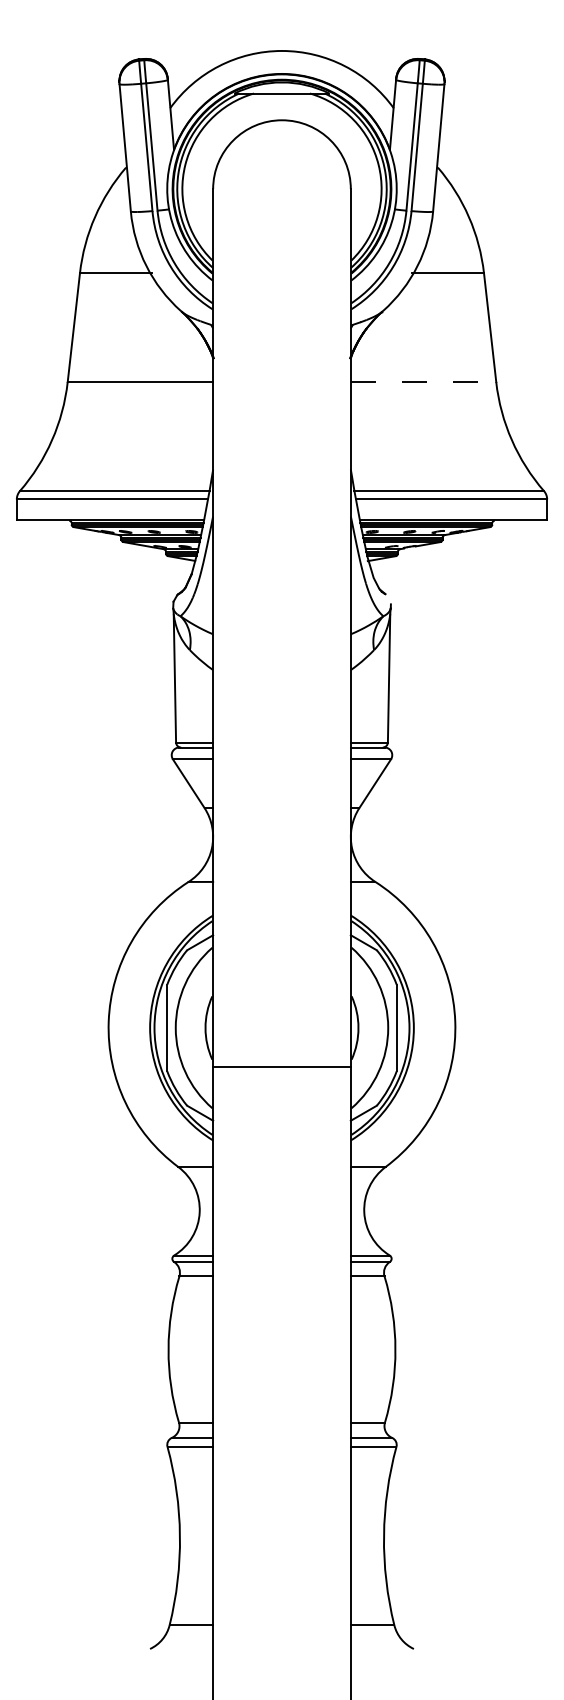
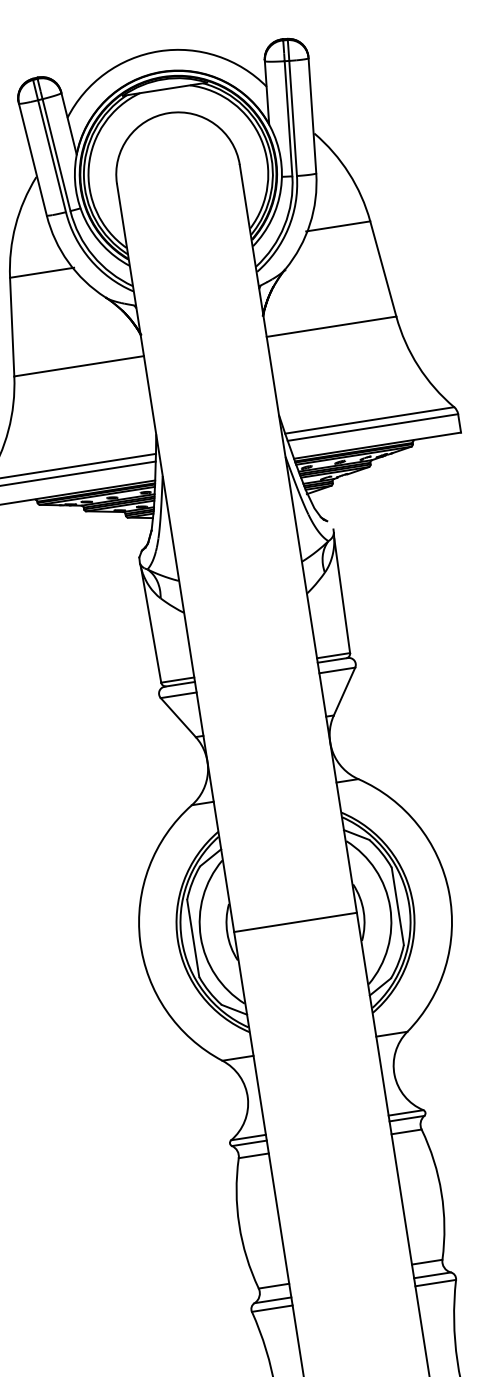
line: (423, 382) -> (331, 327), dashed -> solid
line: (281, 1067) -> (295, 922), moved

